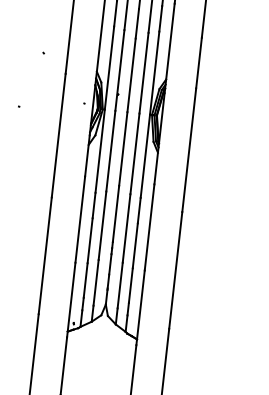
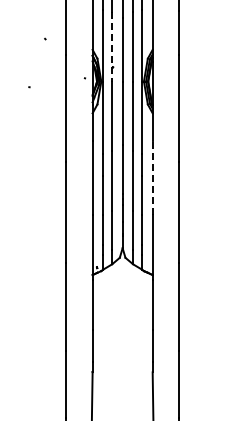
line: (120, 70) -> (112, 46), solid -> dashed
line: (149, 226) -> (152, 177), solid -> dashed

